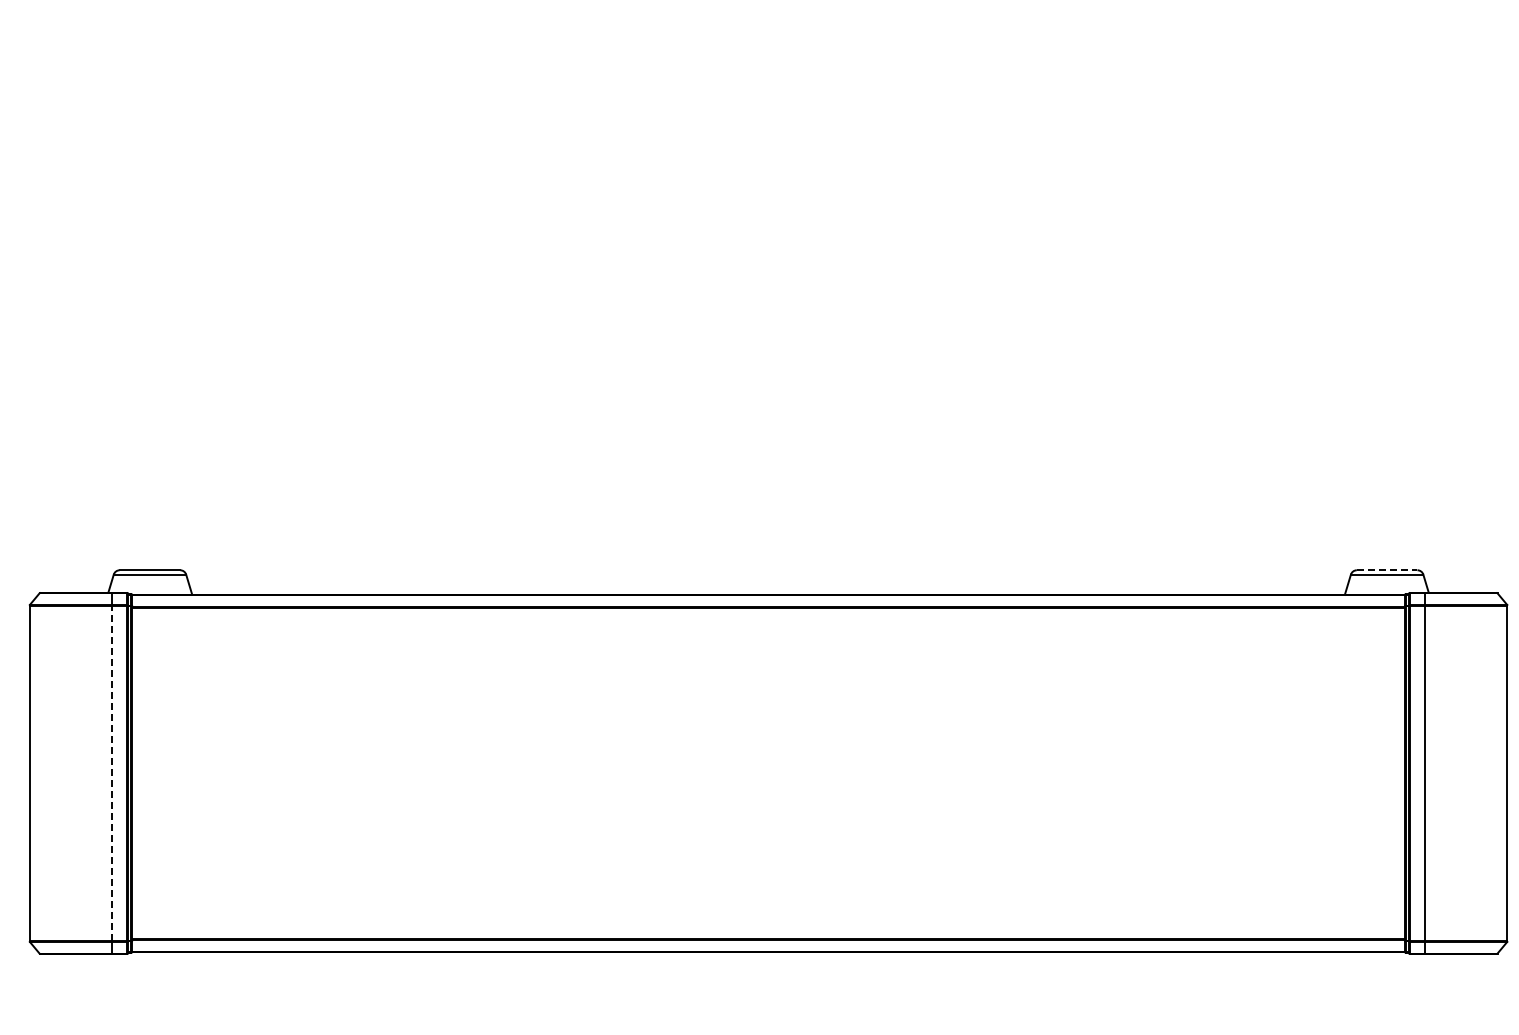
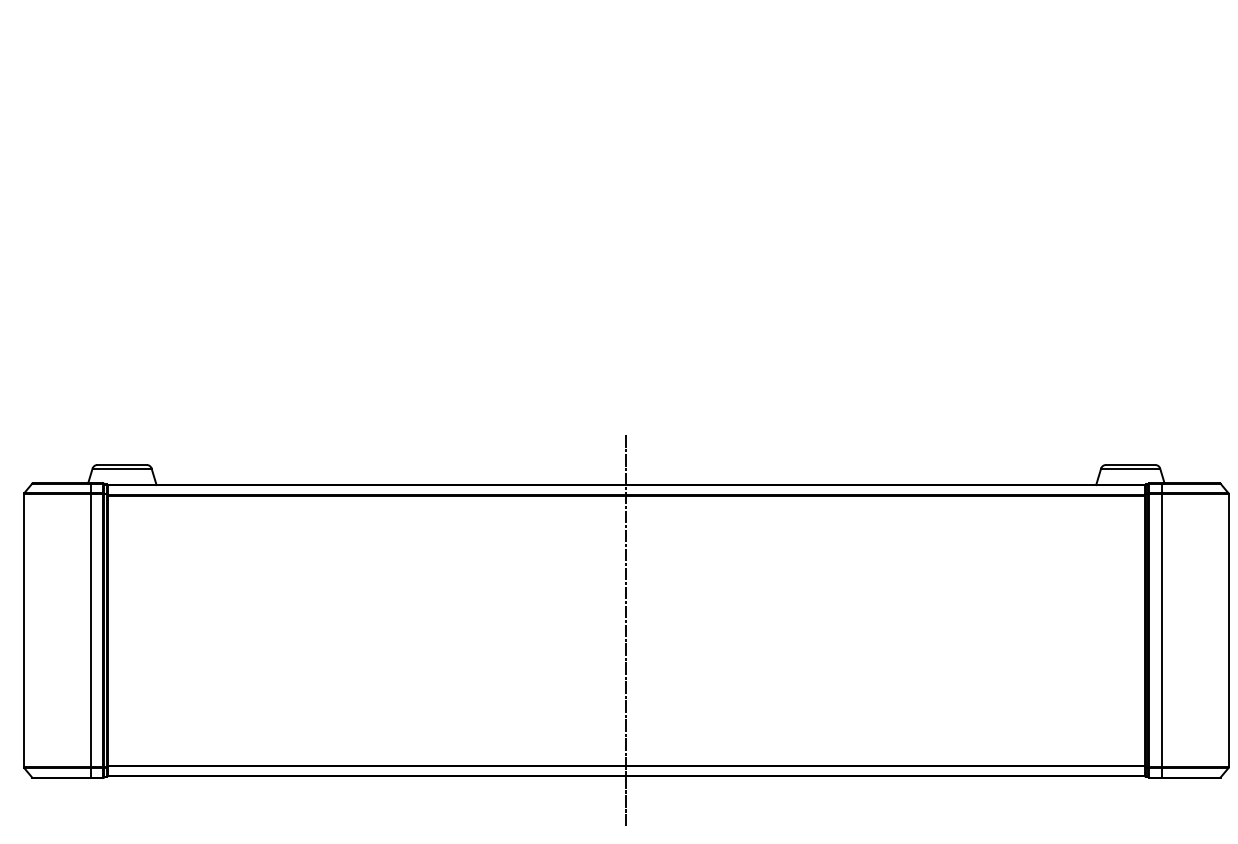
line: (1387, 570) -> (1130, 465), dashed -> solid
line: (111, 773) -> (90, 630), dashed -> solid
line: (768, 773) -> (626, 630), added

